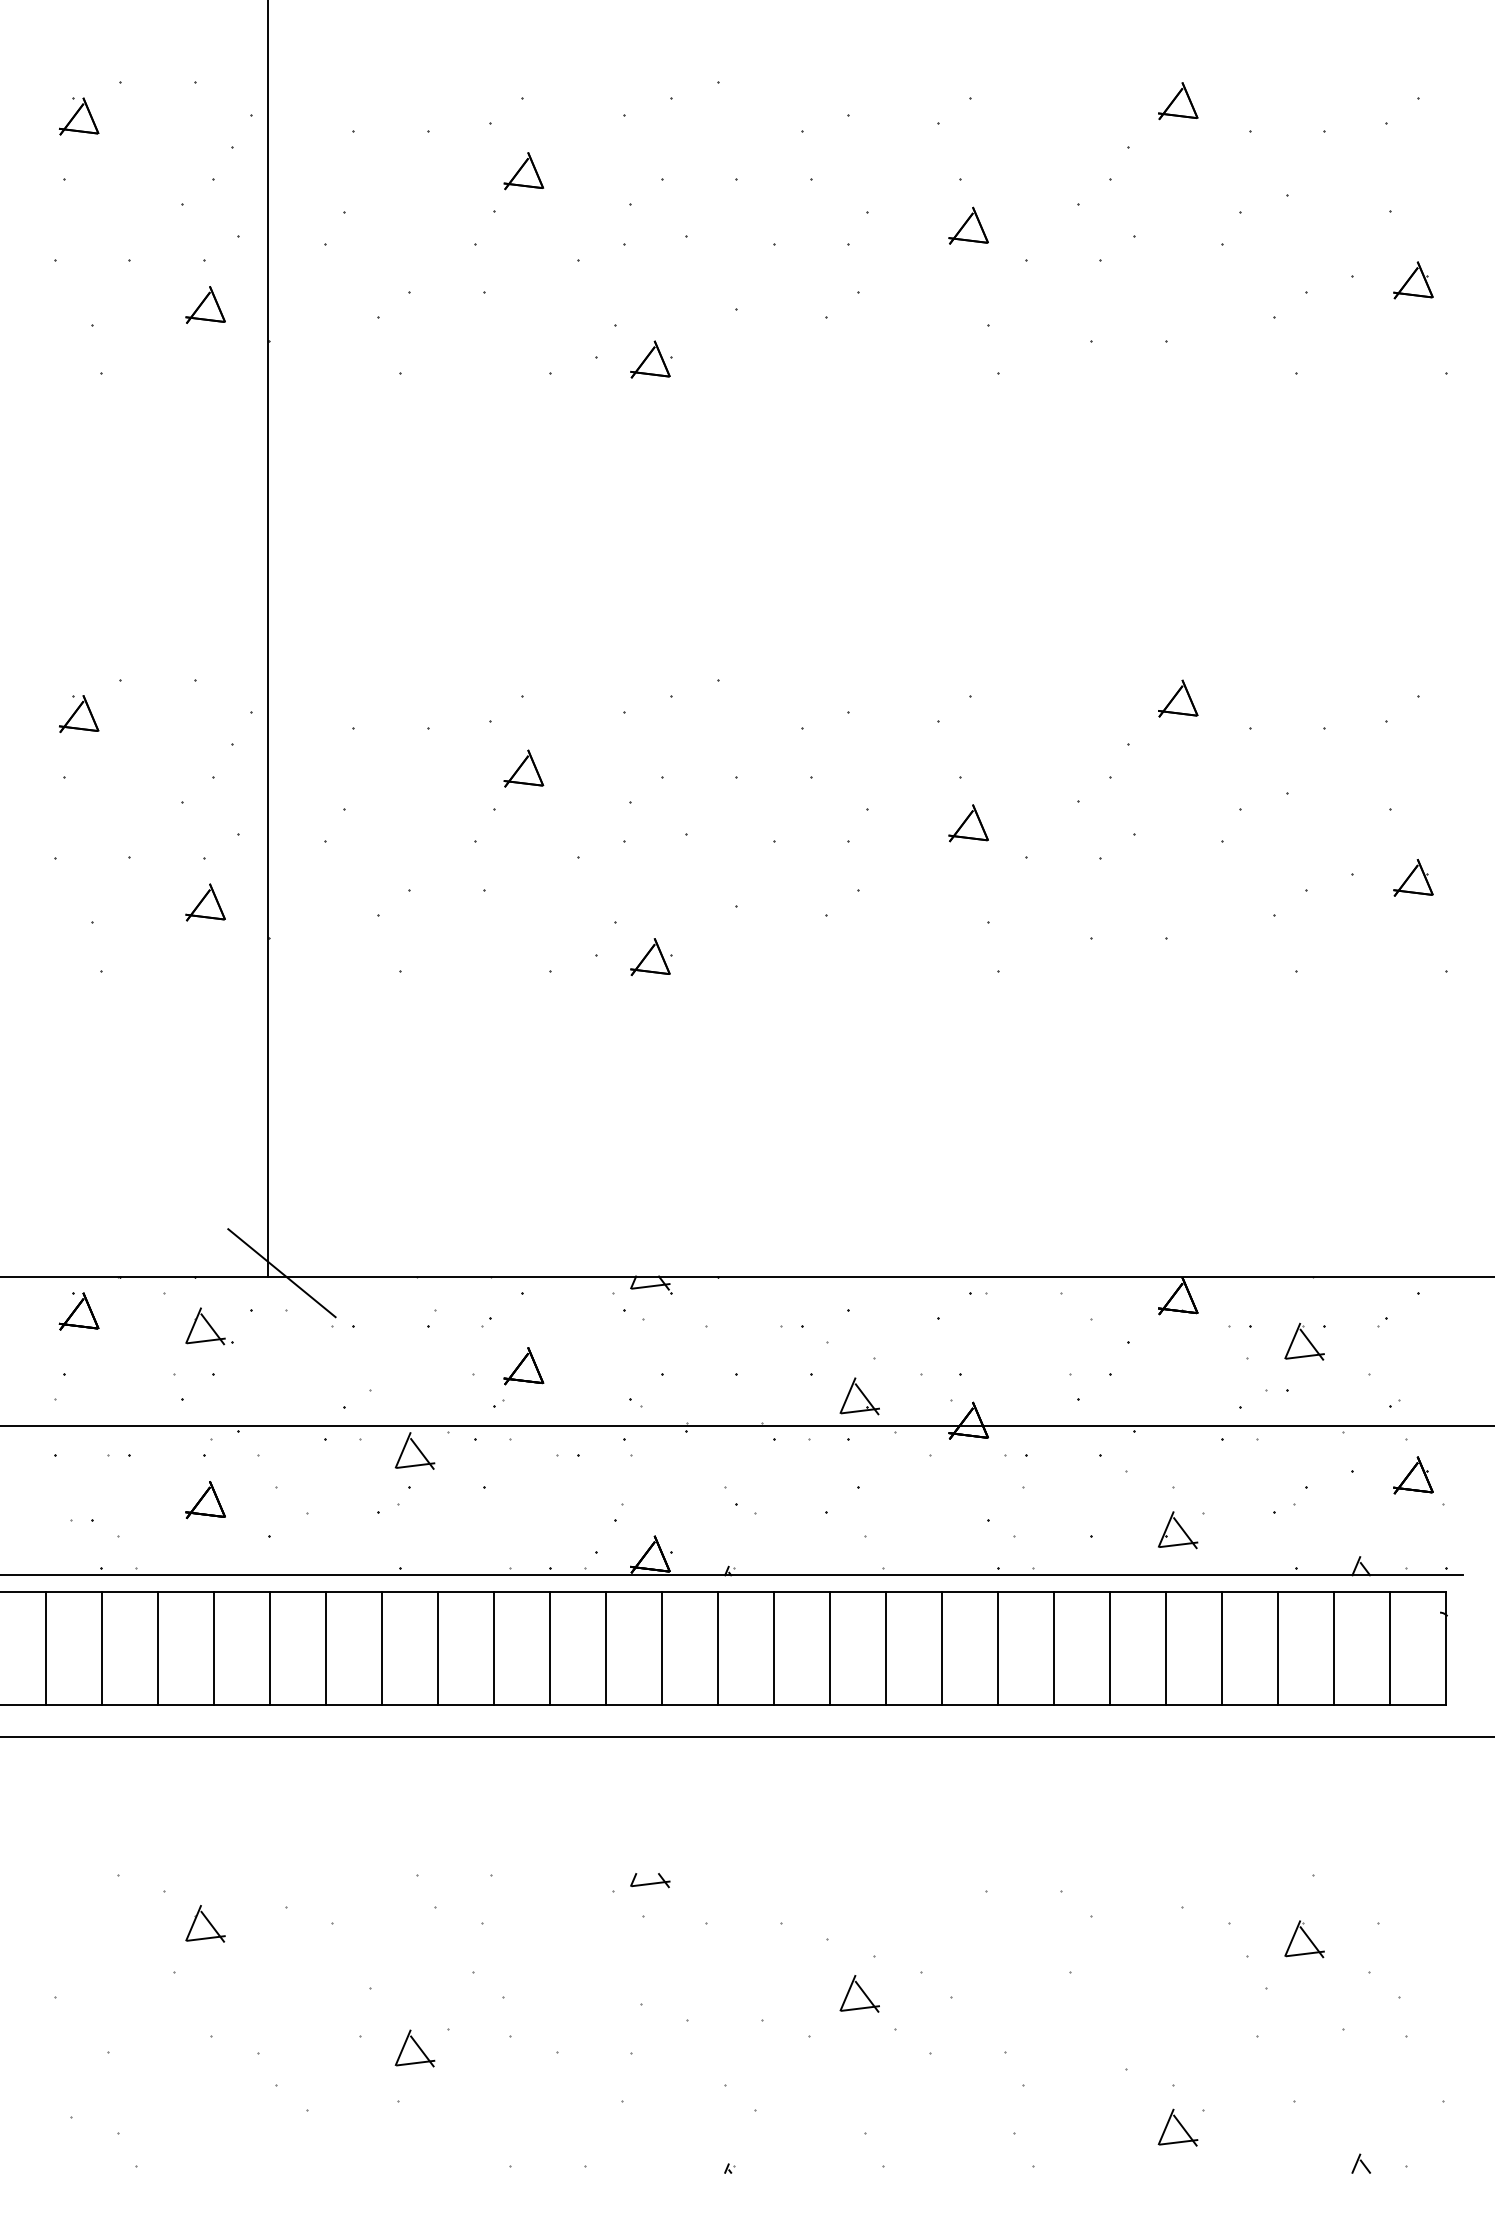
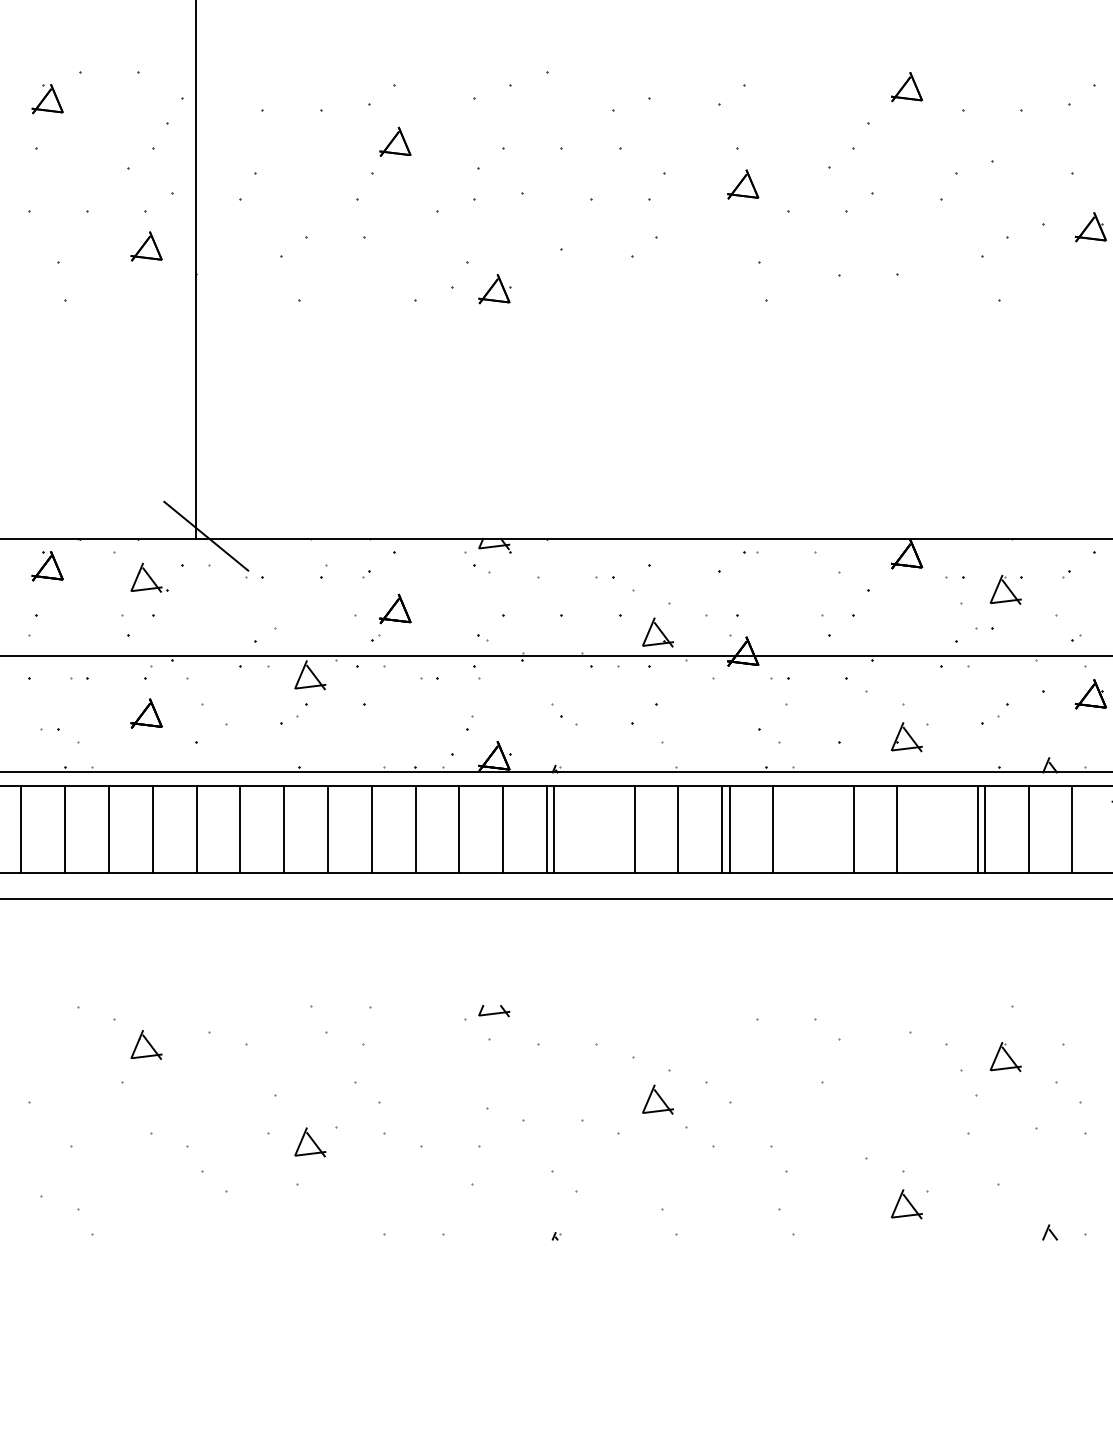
line: (773, 1648) -> (553, 829), moved
line: (997, 1648) -> (729, 829), moved
line: (1053, 1648) -> (772, 829), moved
line: (1221, 1648) -> (977, 829), moved

